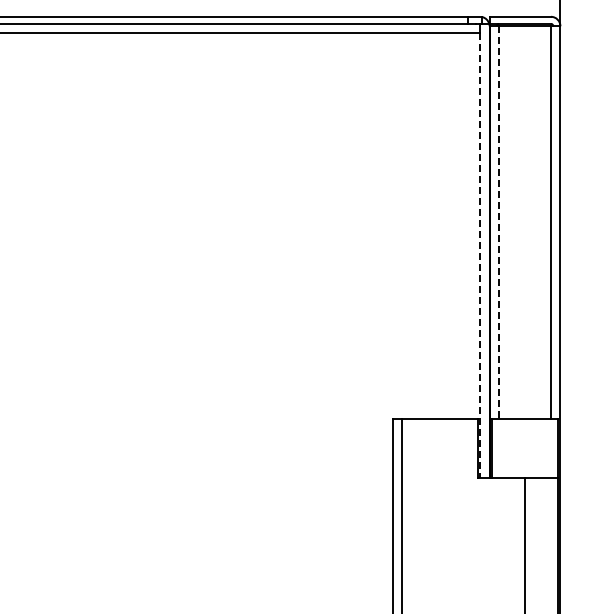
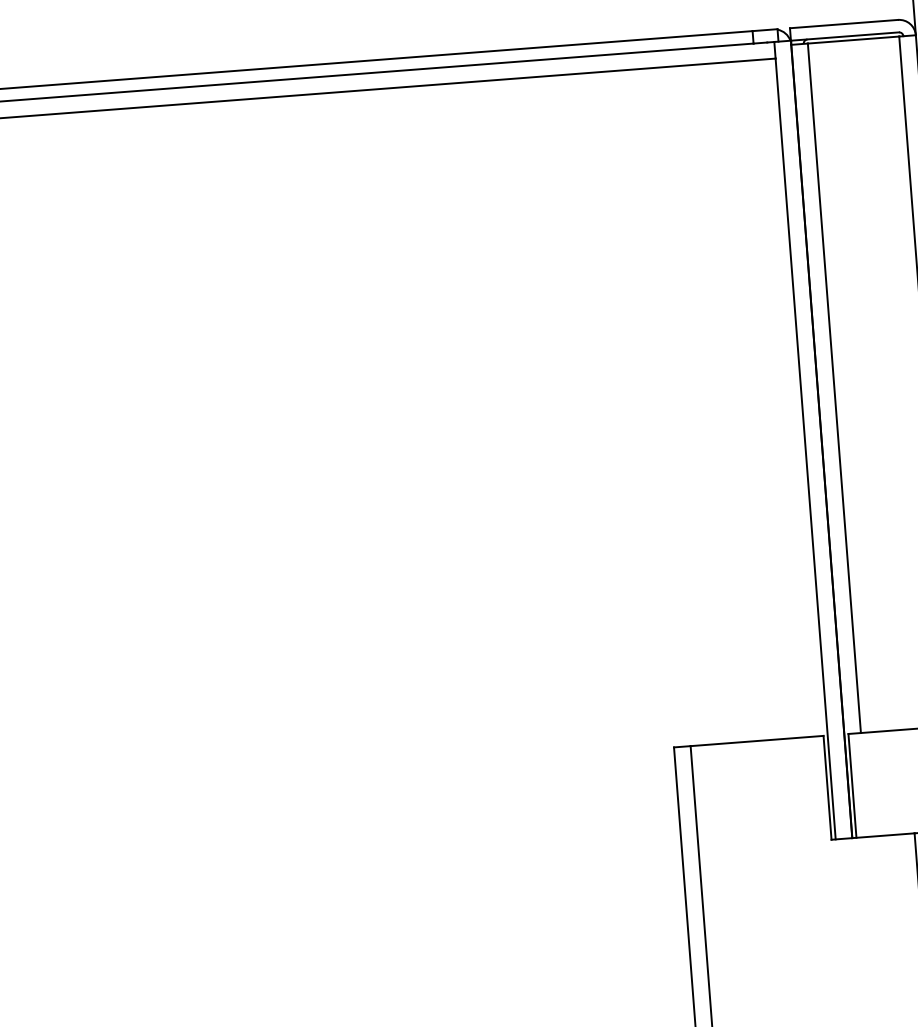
line: (498, 222) -> (833, 388), dashed -> solid
line: (480, 256) -> (806, 450), dashed -> solid

